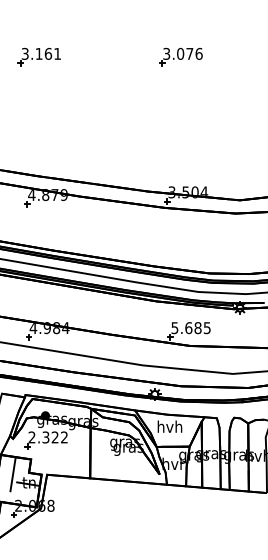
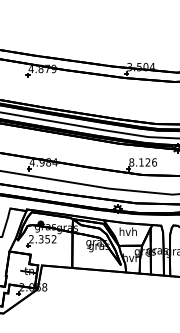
text: (190, 328) -> (142, 162), 5.685 -> 8.126
text: (54, 437) -> (47, 239), 2.322 -> 2.352
line: (12, 474) -> (17, 265), removed

